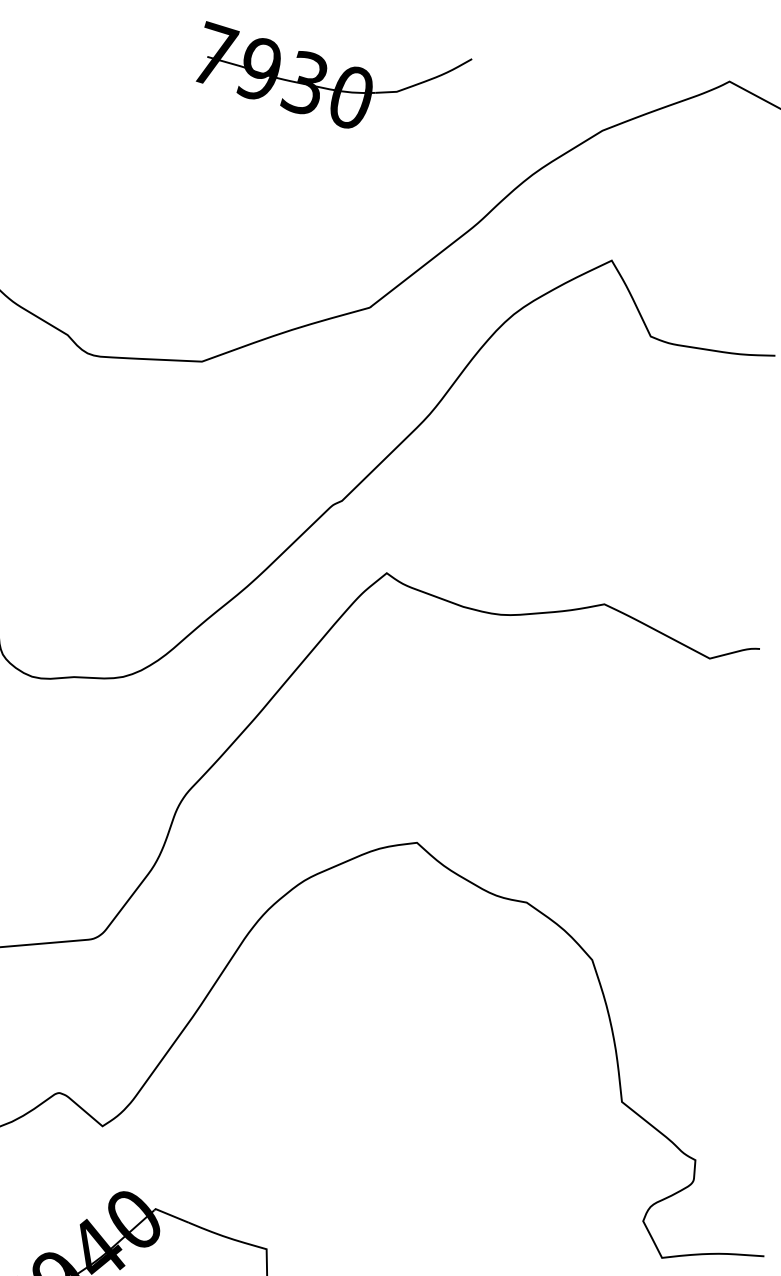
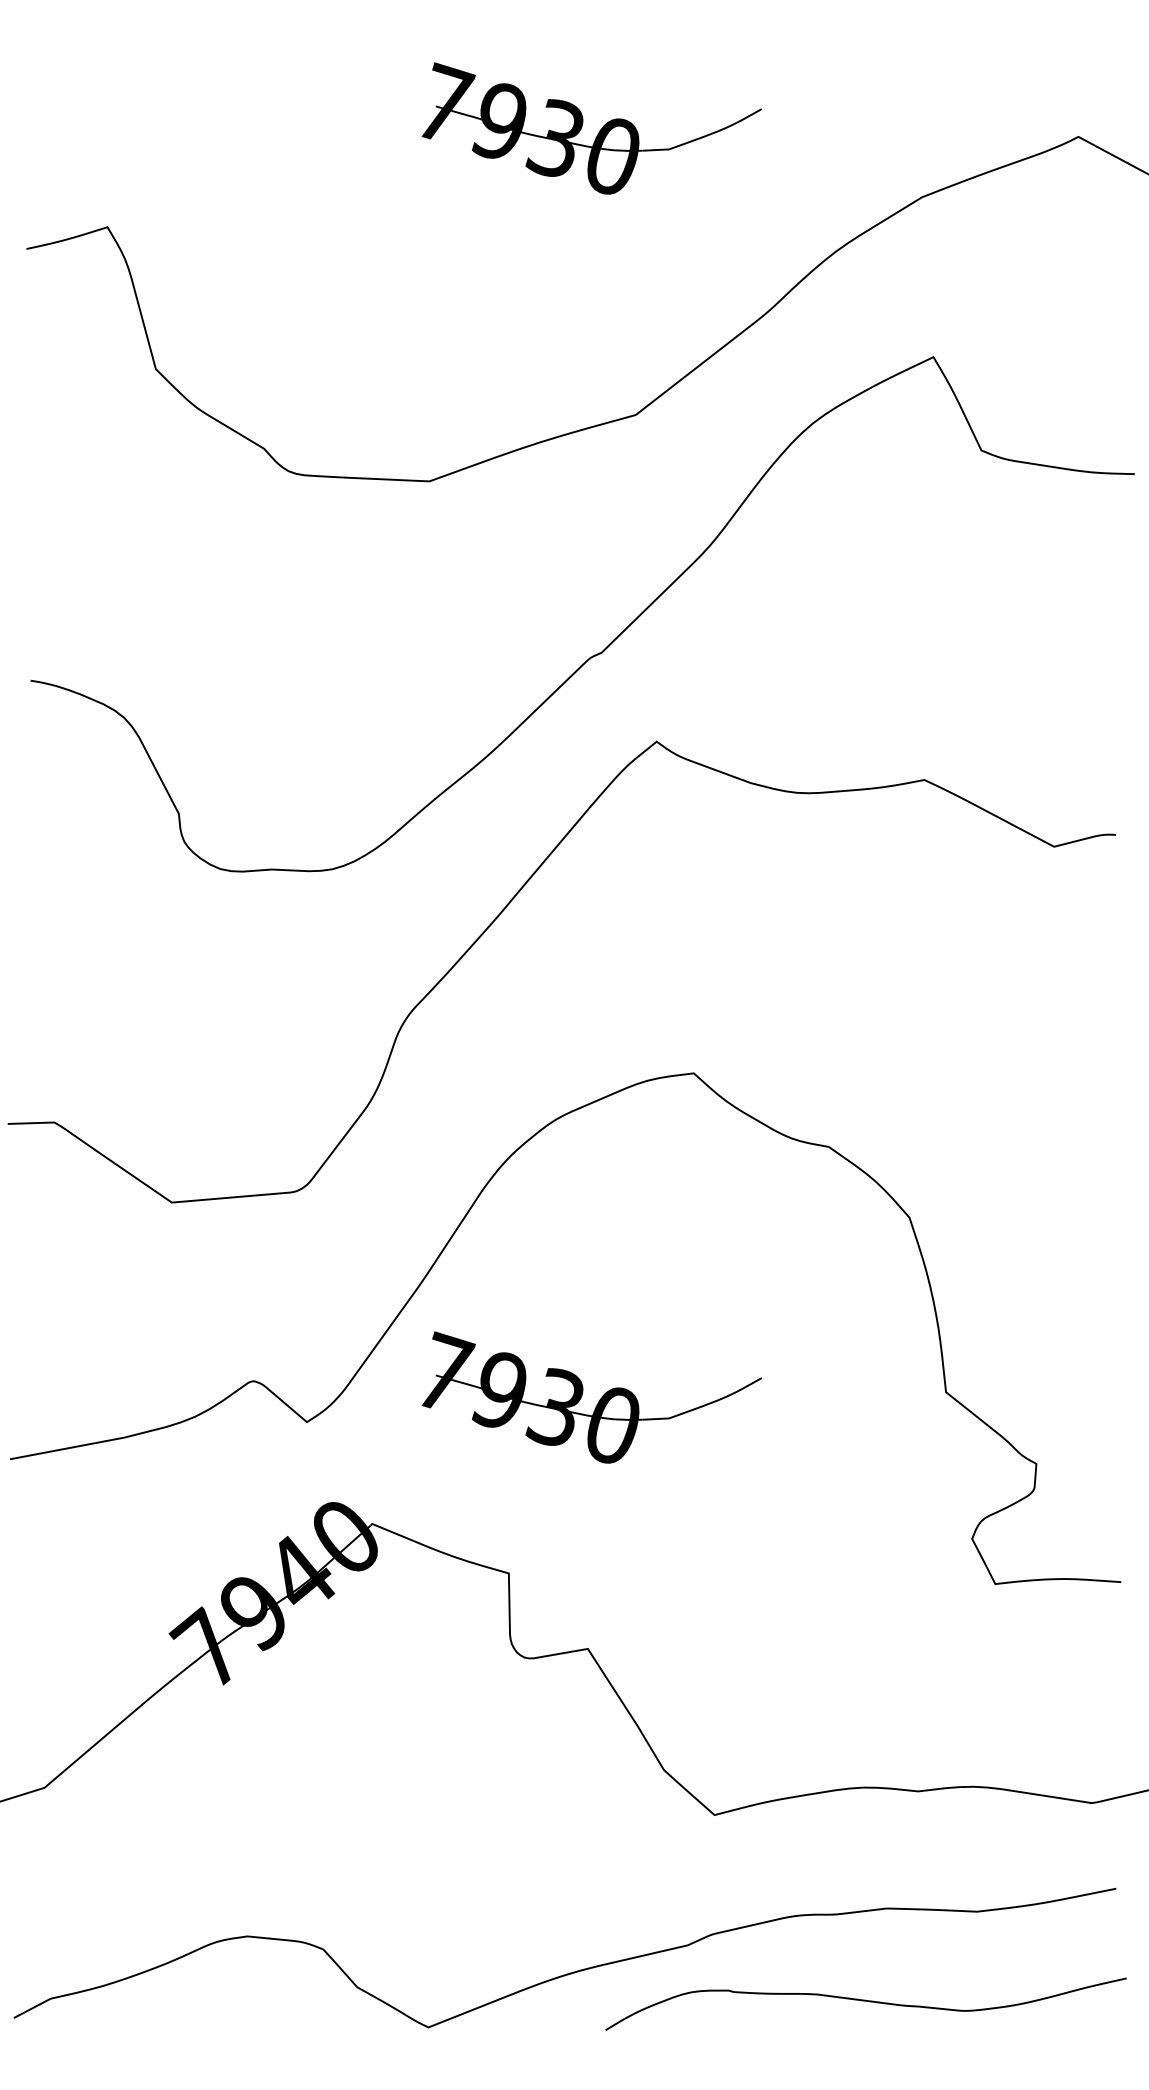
part: (339, 1109) -> (598, 1401), added

